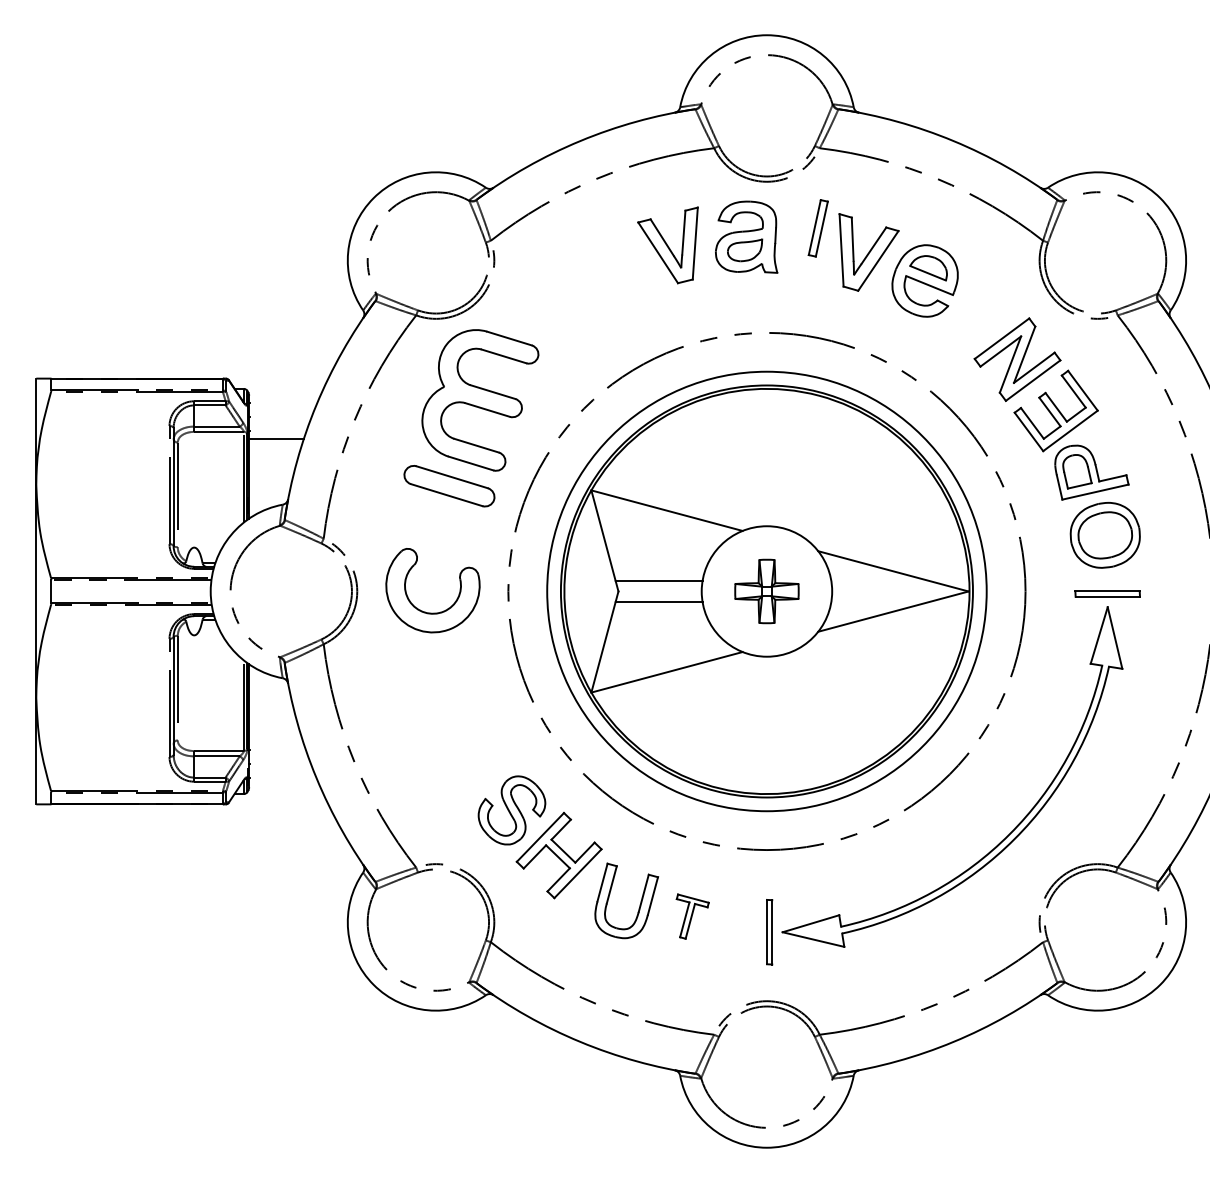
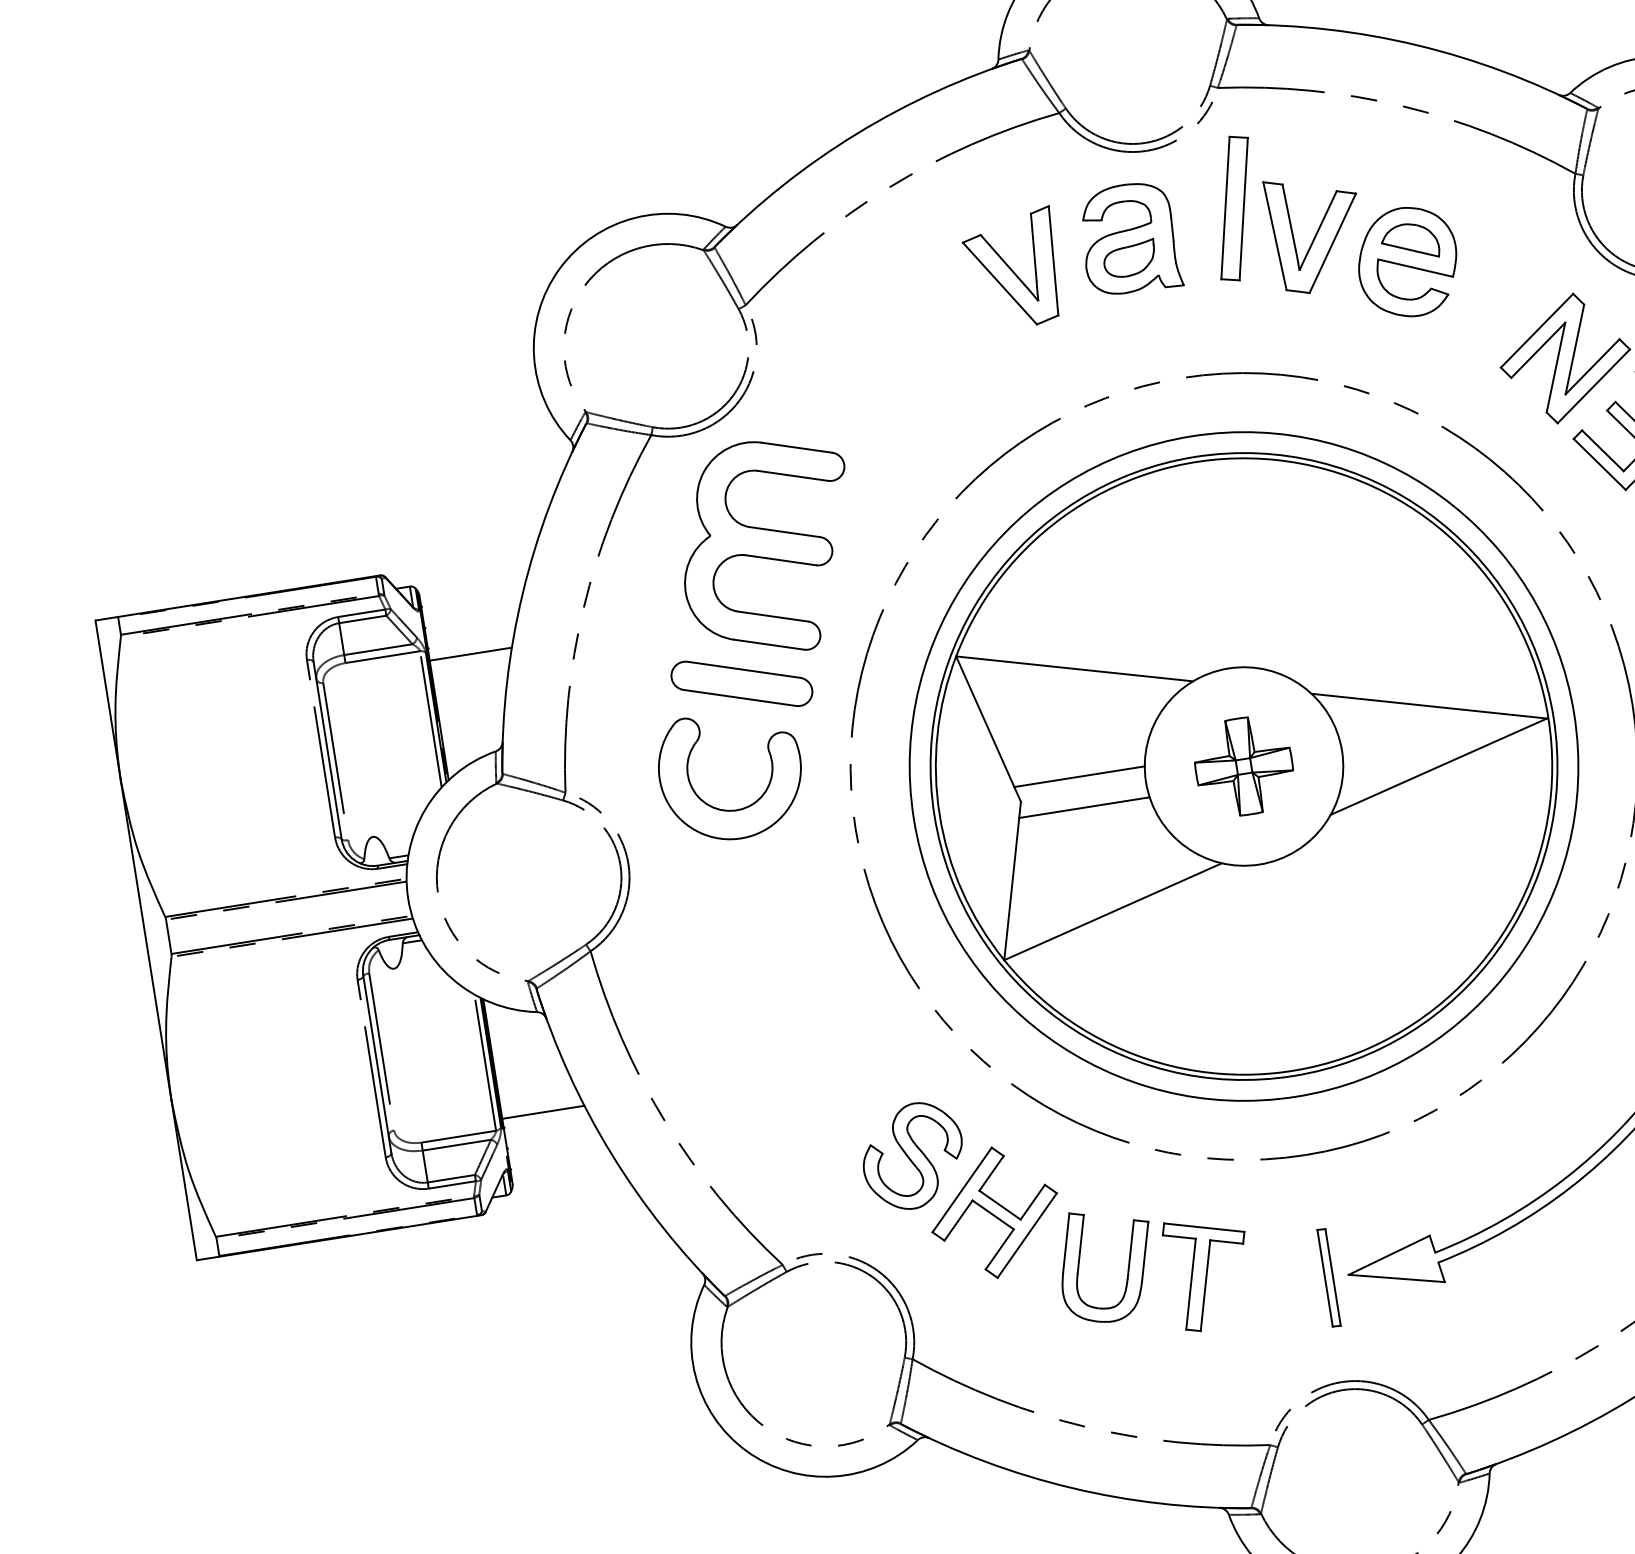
part: (818, 228) -> (1235, 208), size x1.67
part: (432, 612) -> (735, 808), moved
line: (276, 743) -> (543, 1111), added
part: (692, 916) -> (1209, 1272), size x1.67

